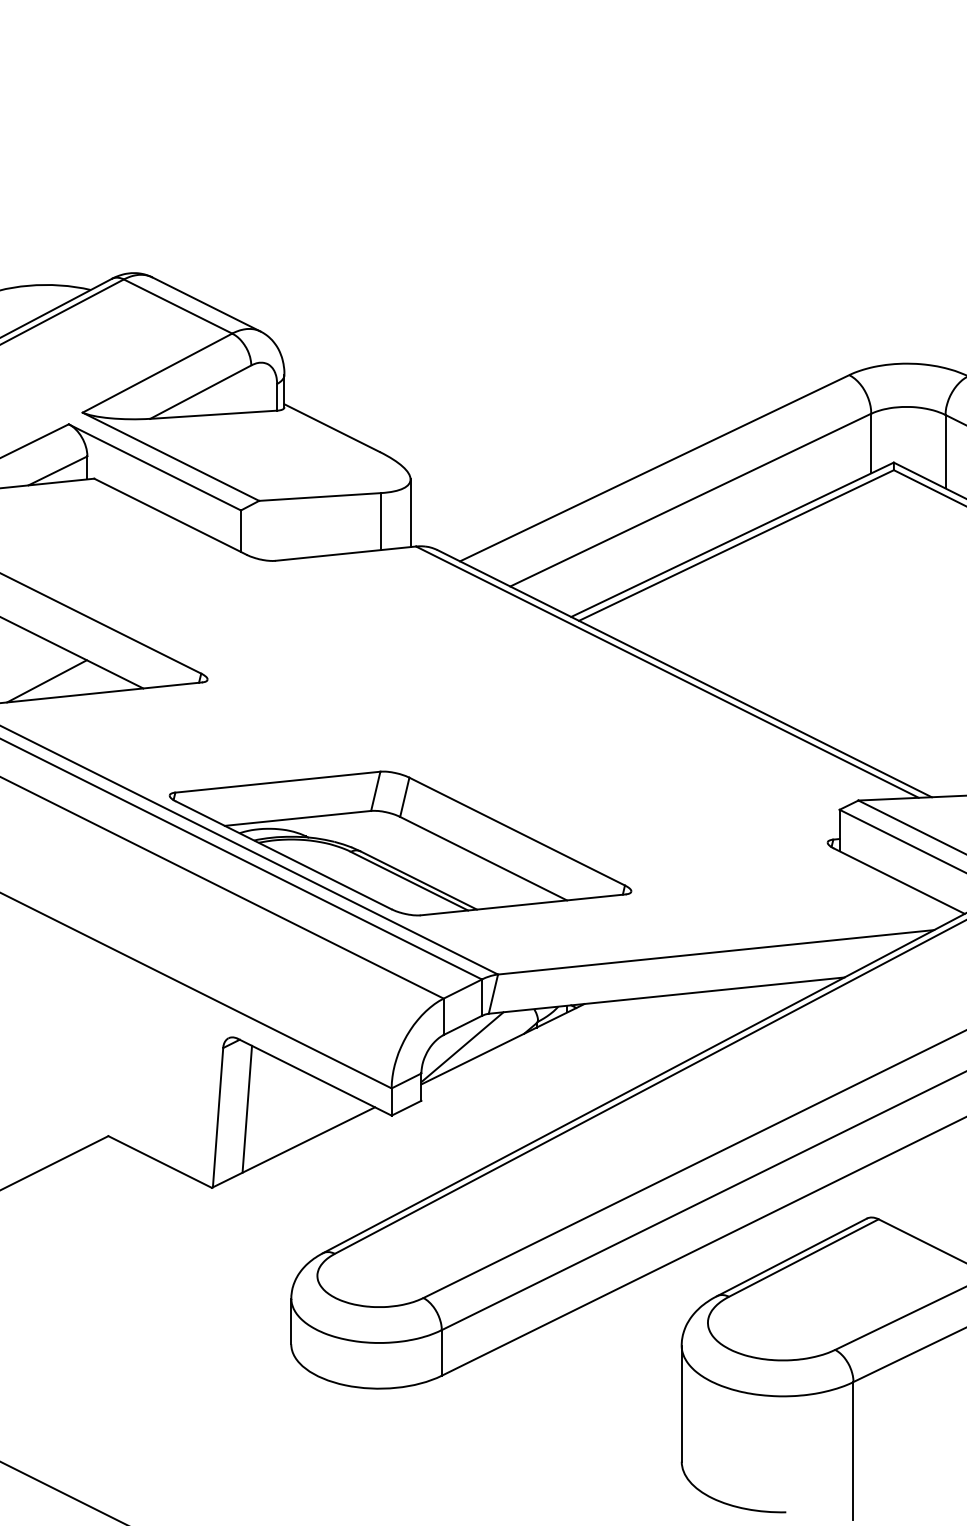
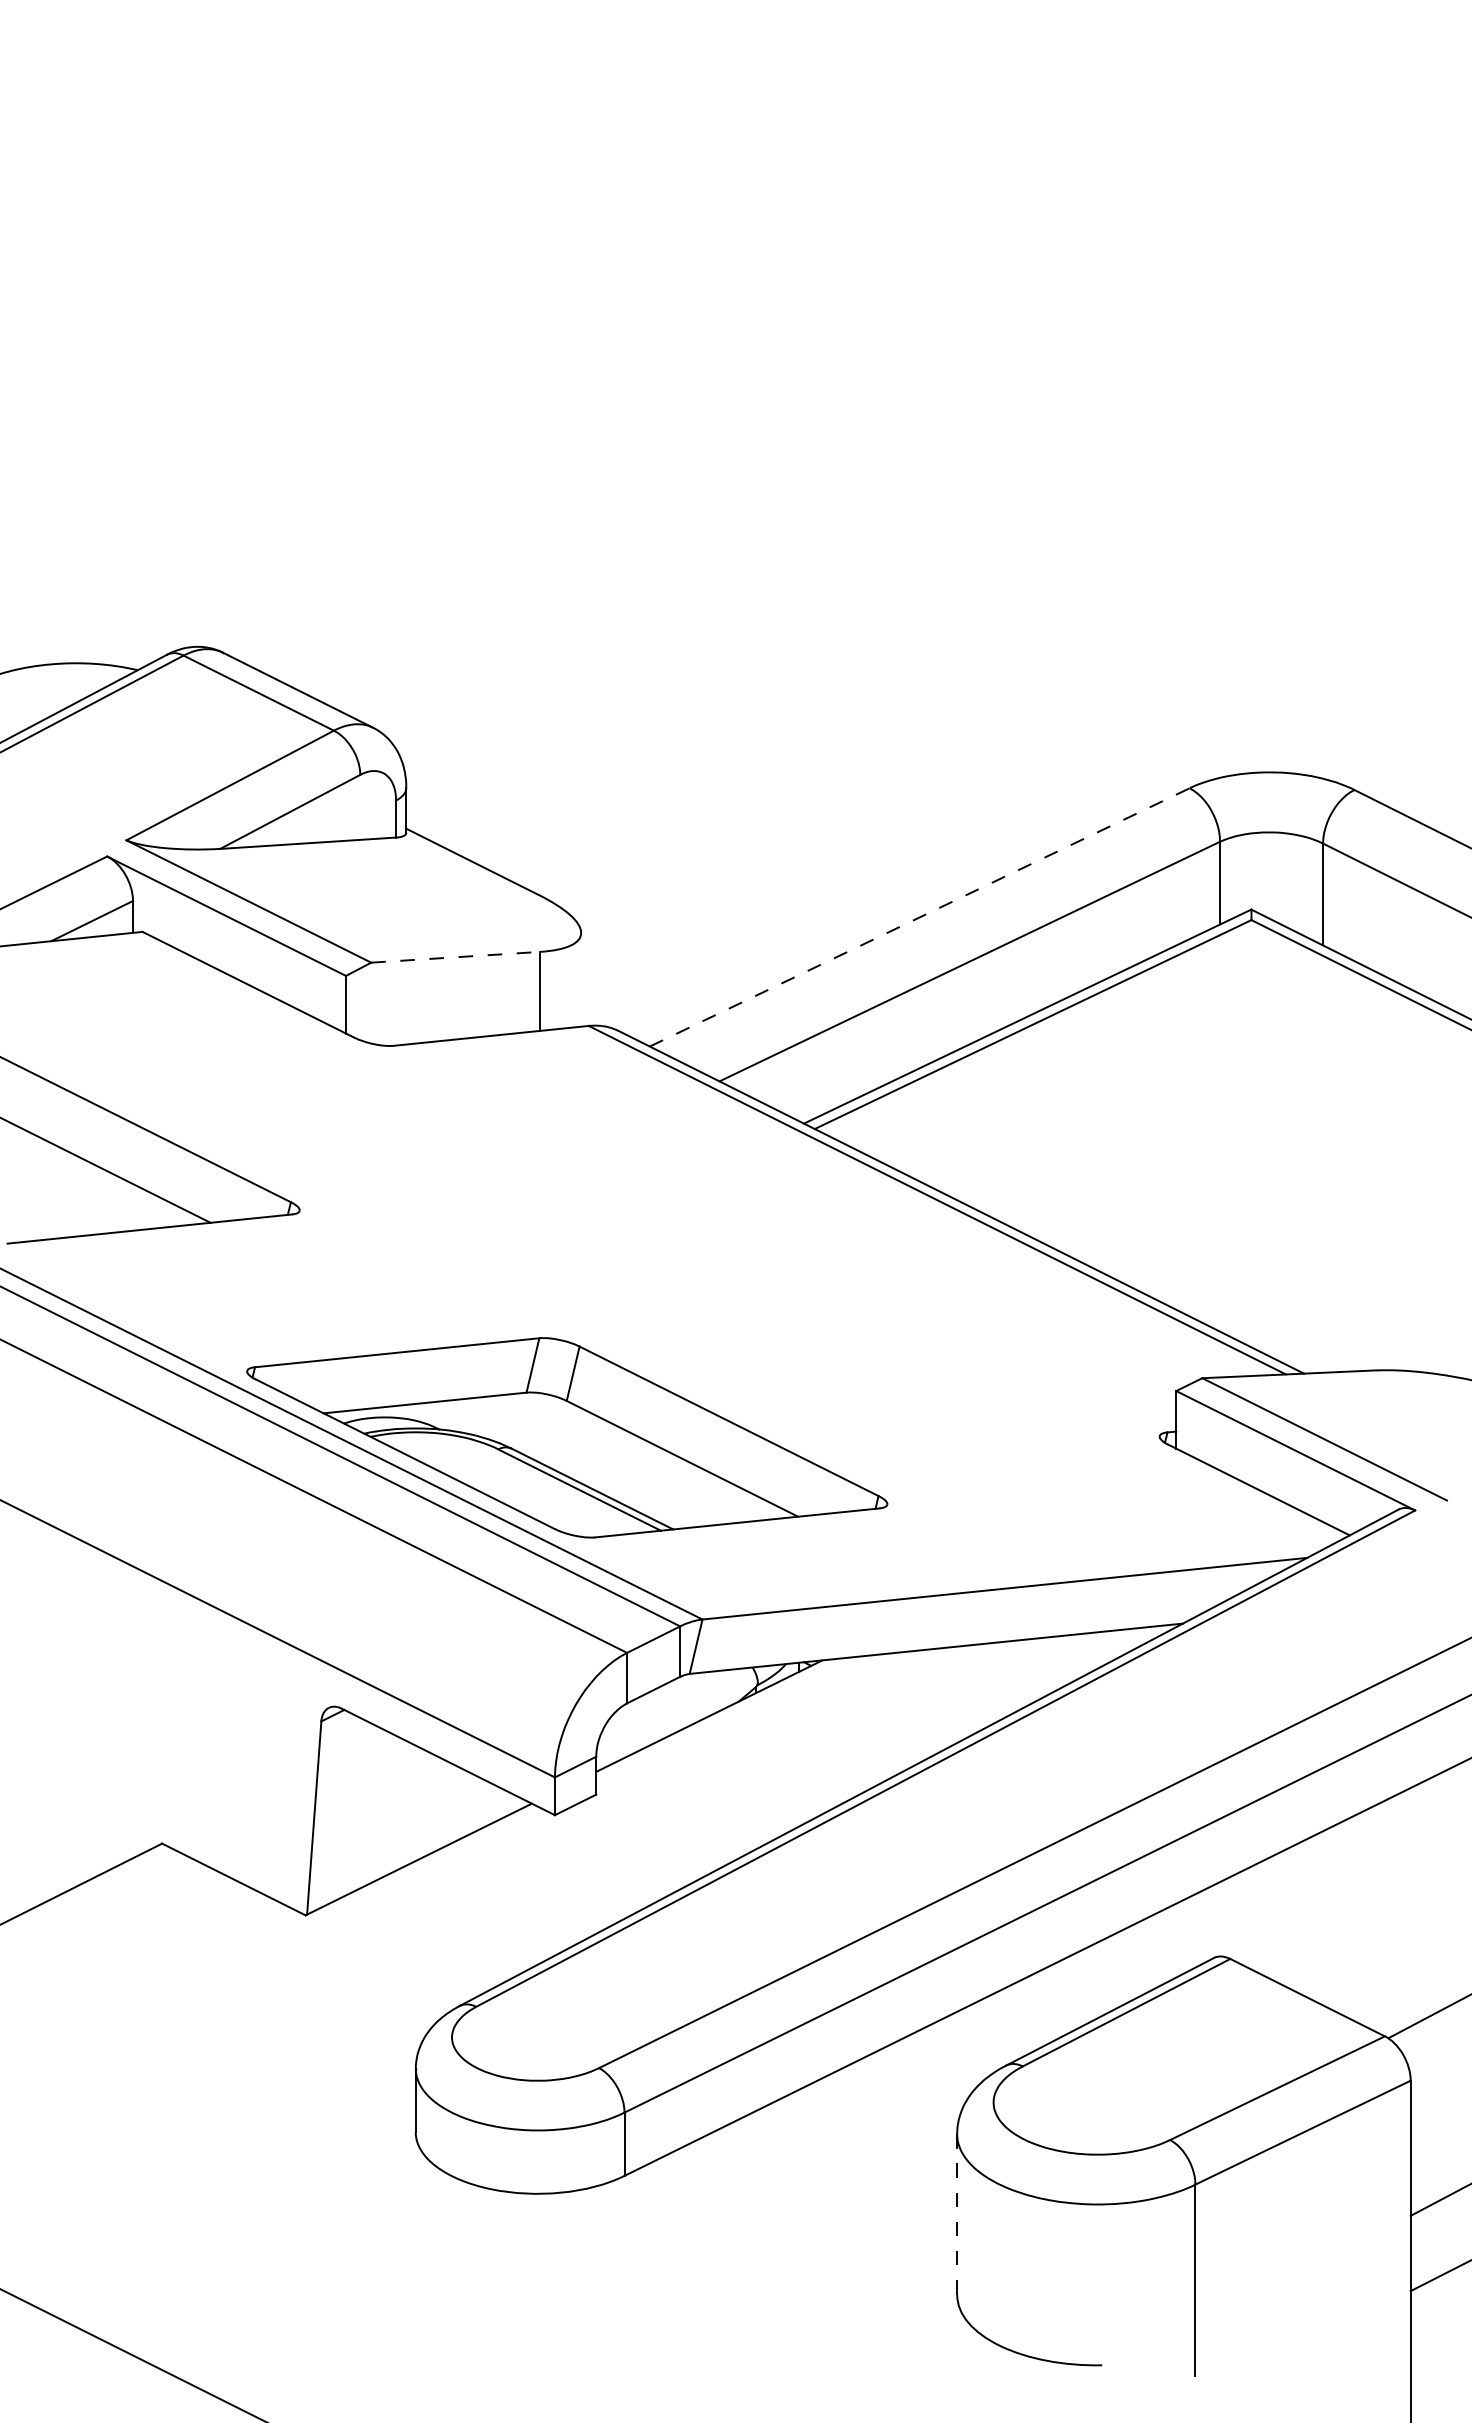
line: (655, 468) -> (920, 917), solid -> dashed
line: (319, 497) -> (455, 957), solid -> dashed
line: (410, 513) -> (581, 979), removed
line: (46, 681) -> (76, 1212), removed
line: (462, 1046) -> (653, 1719), removed
line: (247, 1109) -> (354, 1806), removed
line: (681, 1404) -> (957, 2215), solid -> dashed

